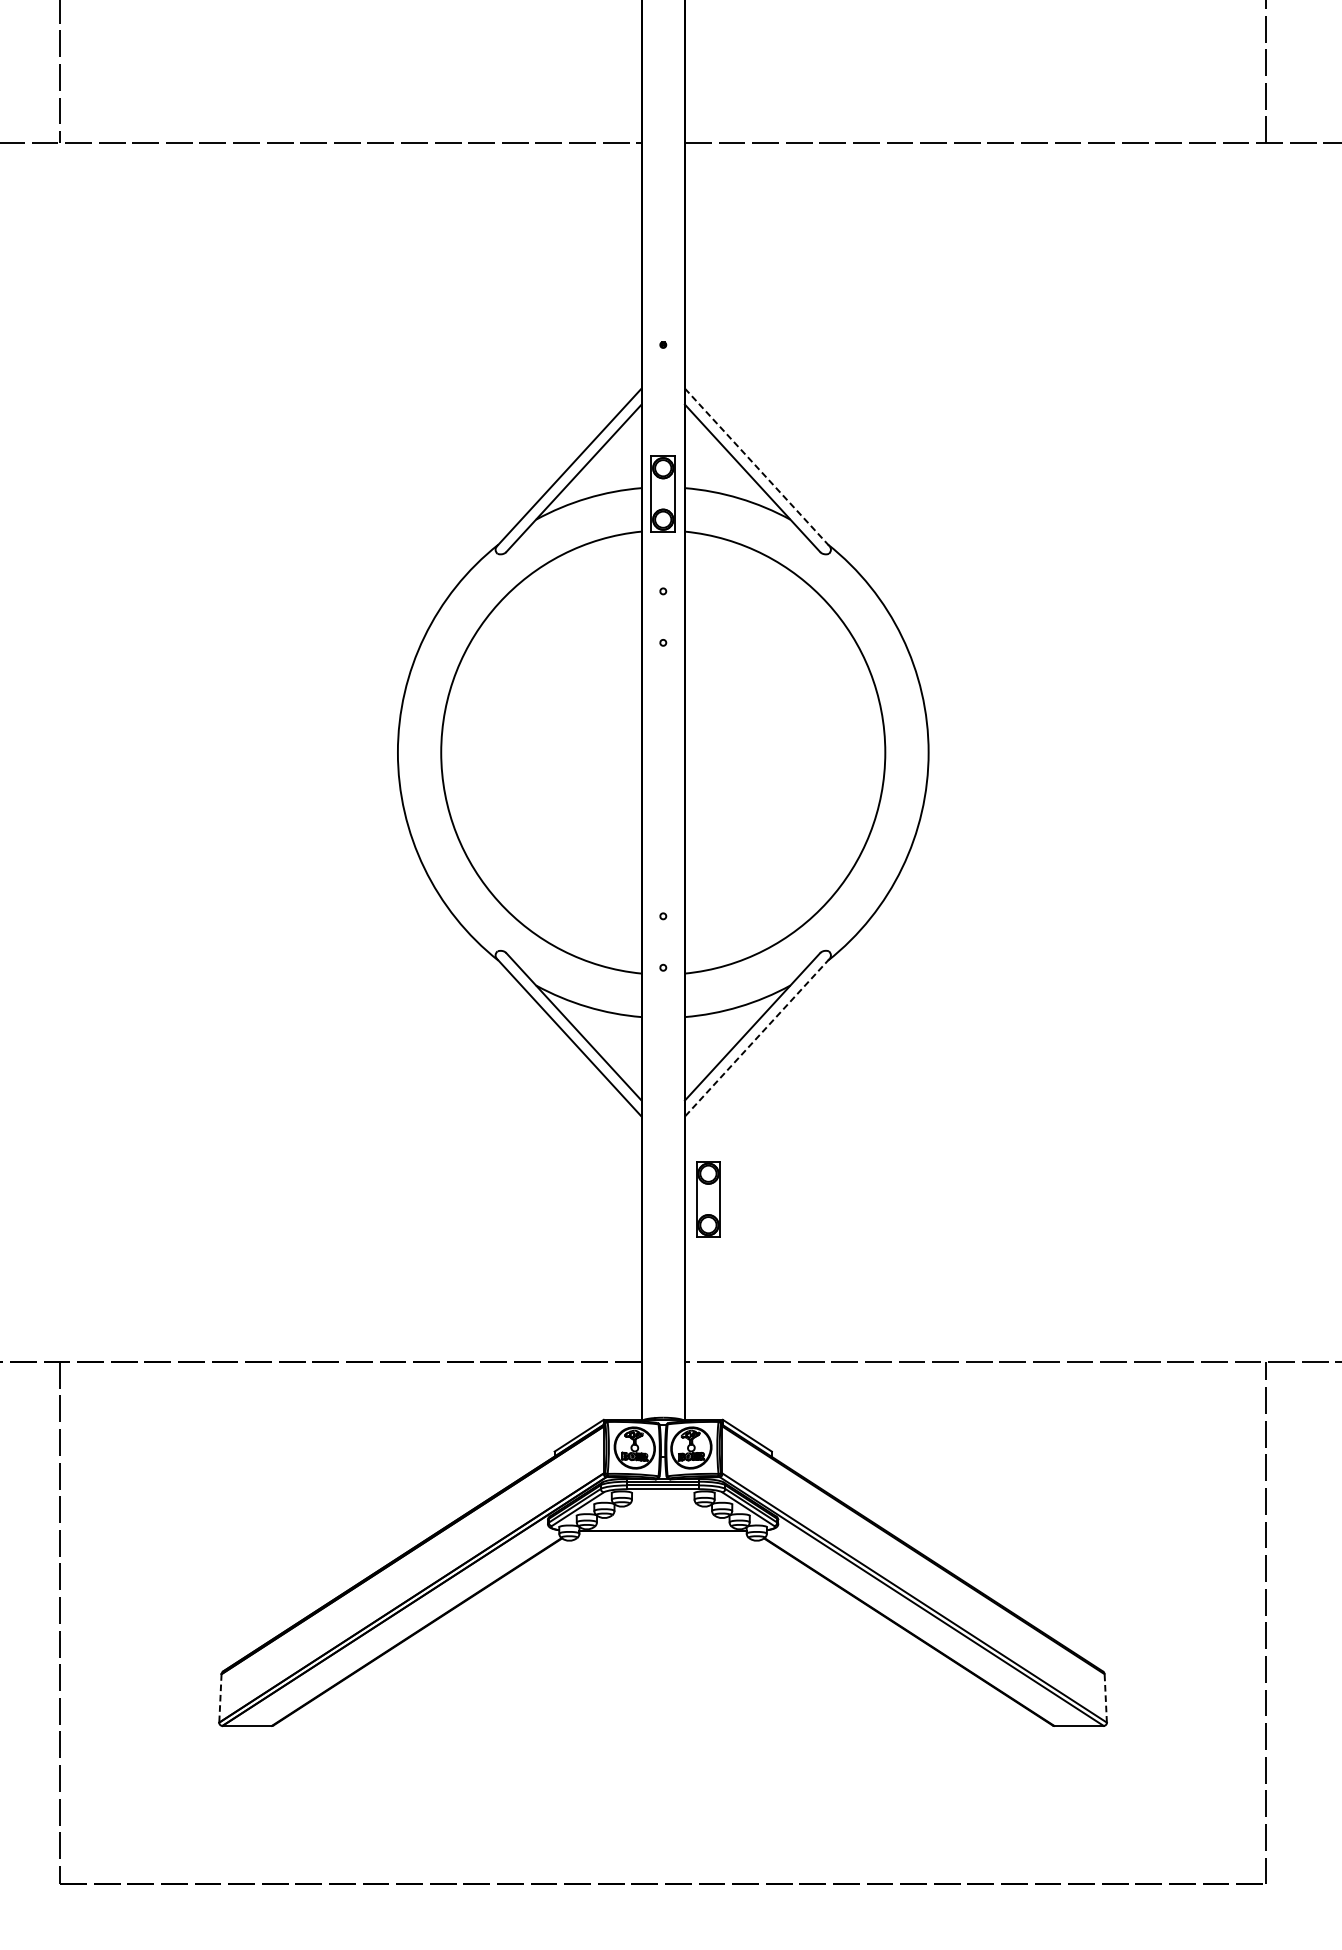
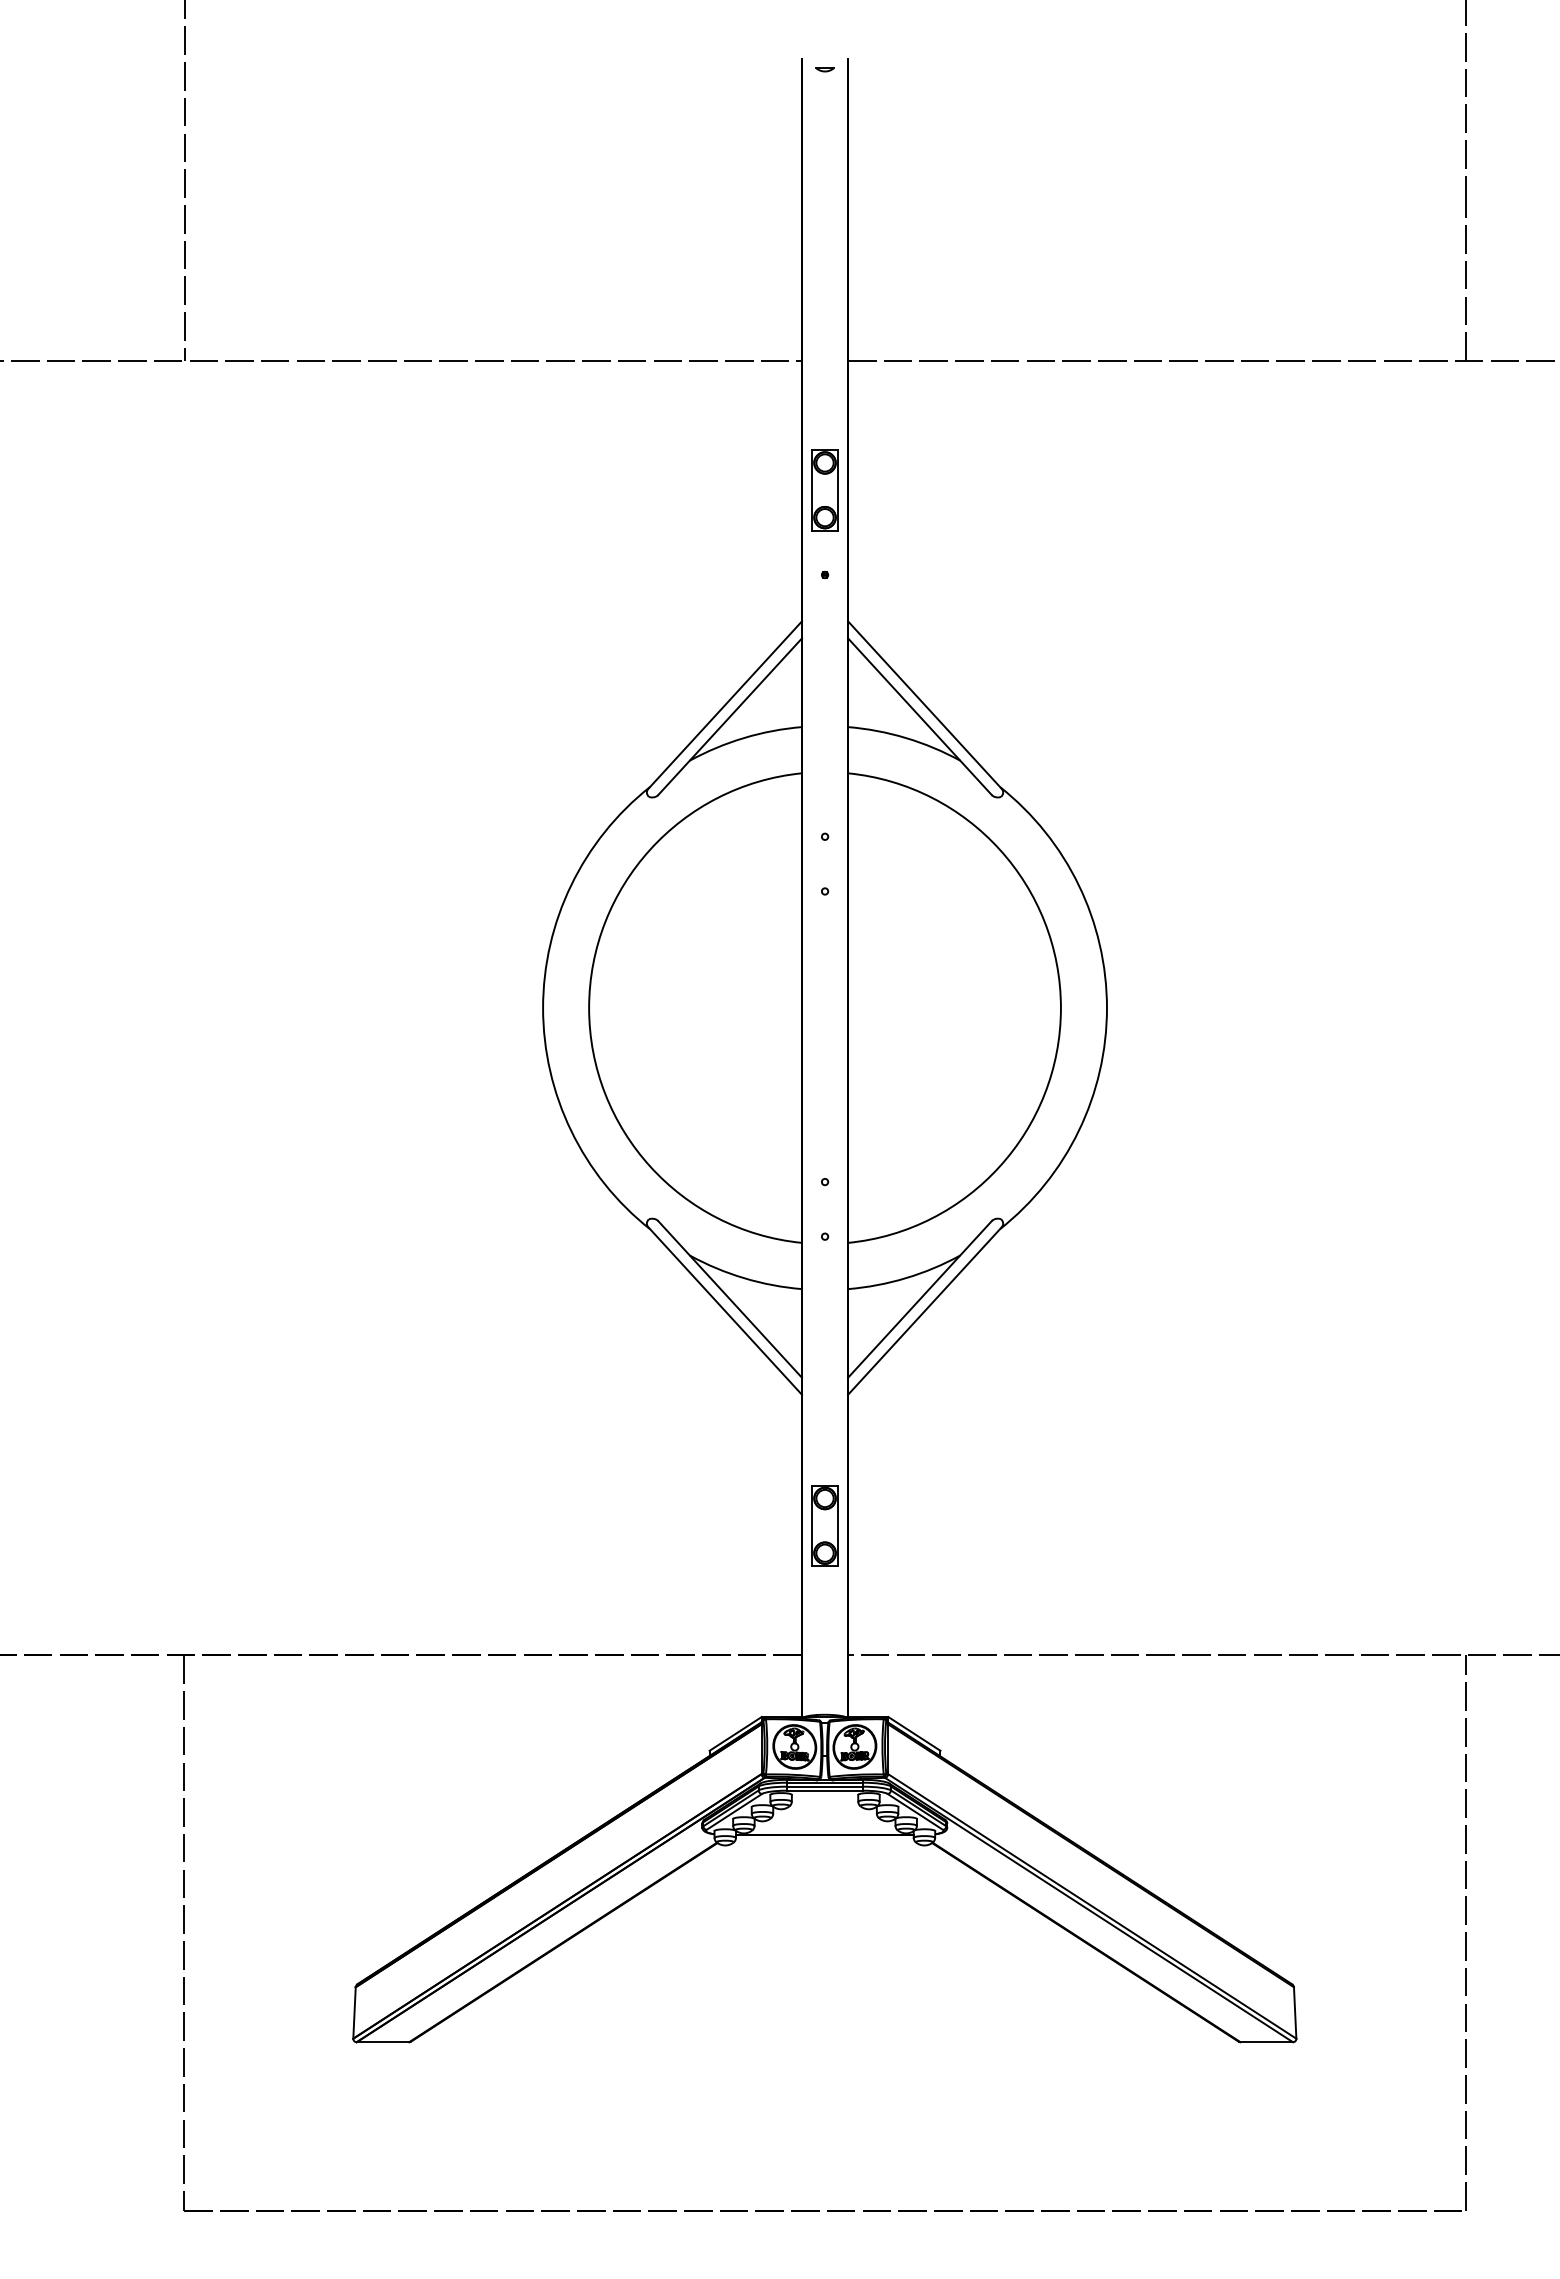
line: (756, 467) -> (924, 705), dashed -> solid
part: (662, 494) -> (824, 490), moved
line: (756, 1037) -> (924, 1310), dashed -> solid
part: (707, 1199) -> (824, 1525), moved
line: (220, 1697) -> (354, 2012), dashed -> solid
line: (1106, 1697) -> (1295, 2012), dashed -> solid

